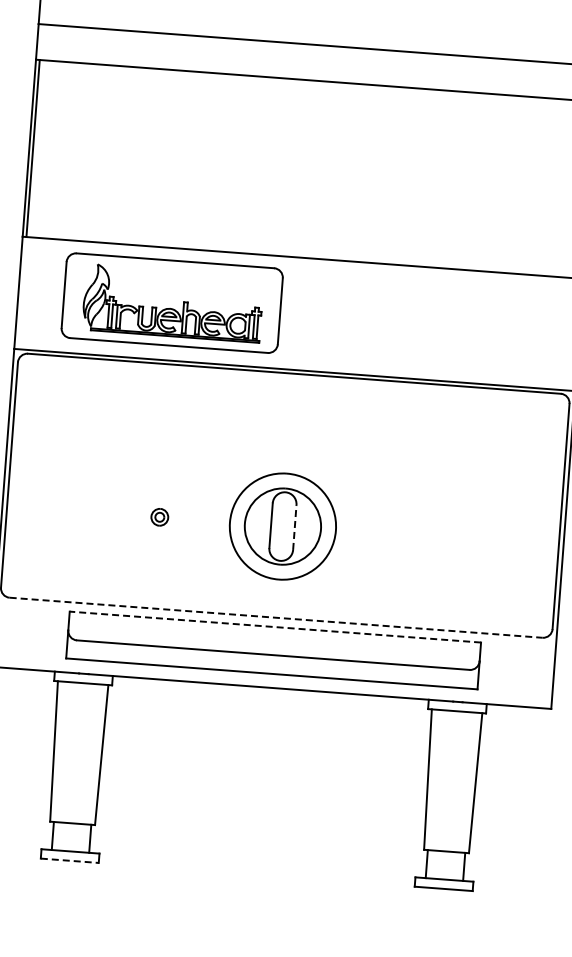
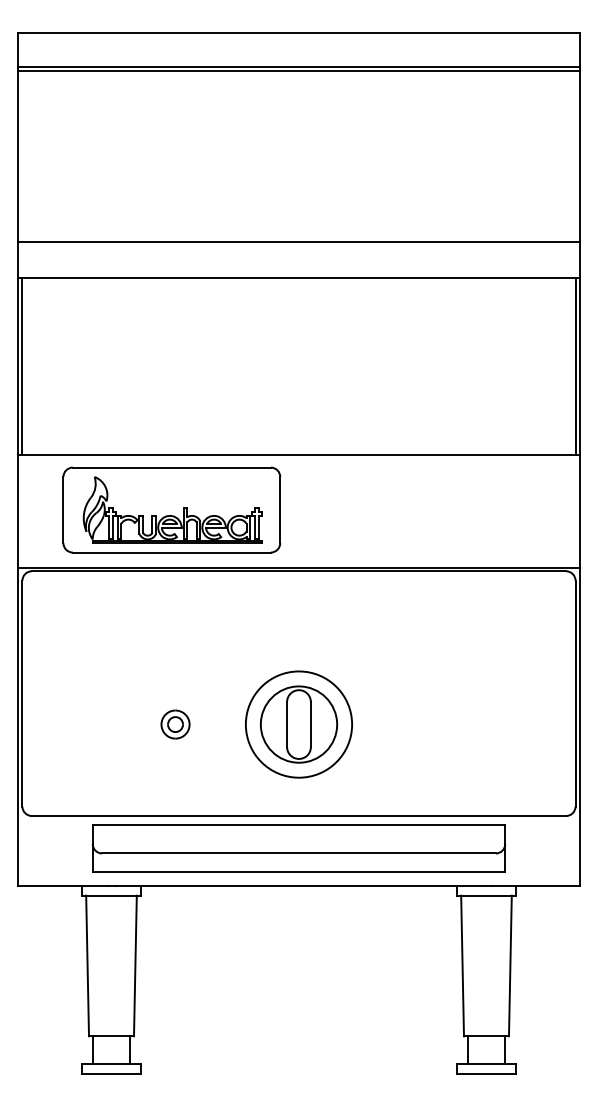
part: (159, 517) -> (175, 724), size x1.67
line: (294, 527) -> (310, 724), dashed -> solid
line: (276, 617) -> (299, 815), dashed -> solid
line: (274, 627) -> (298, 825), dashed -> solid
line: (70, 860) -> (112, 1073), dashed -> solid

